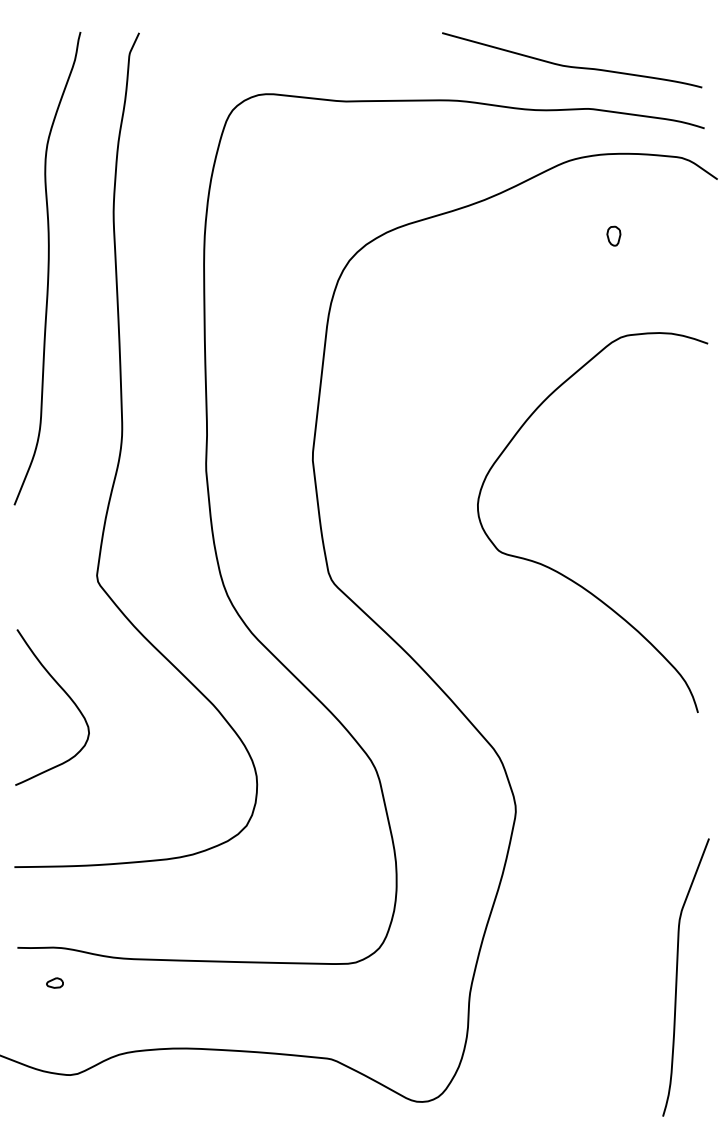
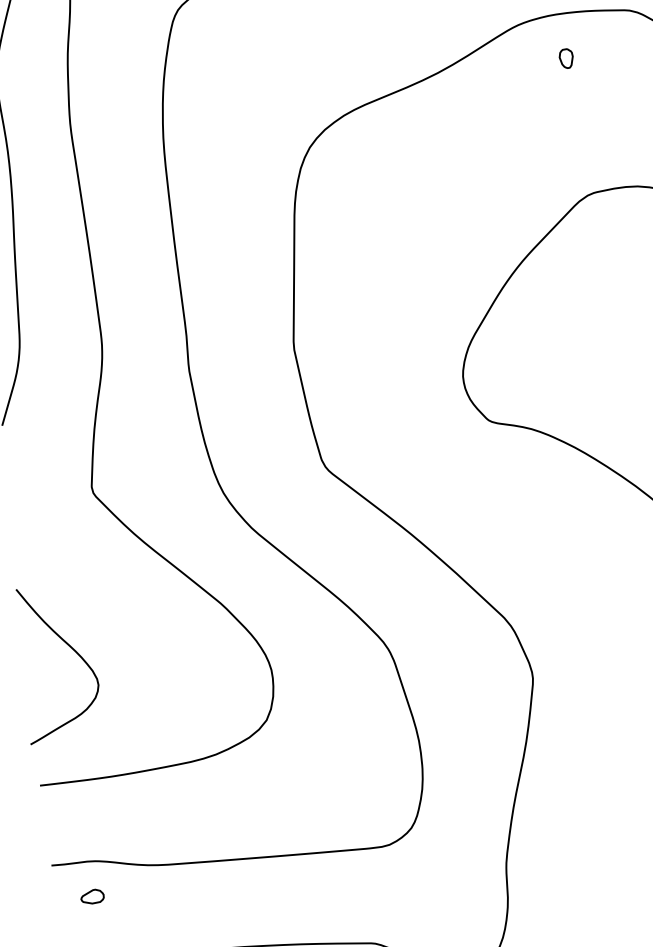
part: (613, 235) -> (565, 58), moved
curve: (67, 696) -> (73, 650), moved
part: (54, 982) -> (91, 896), size x1.4

